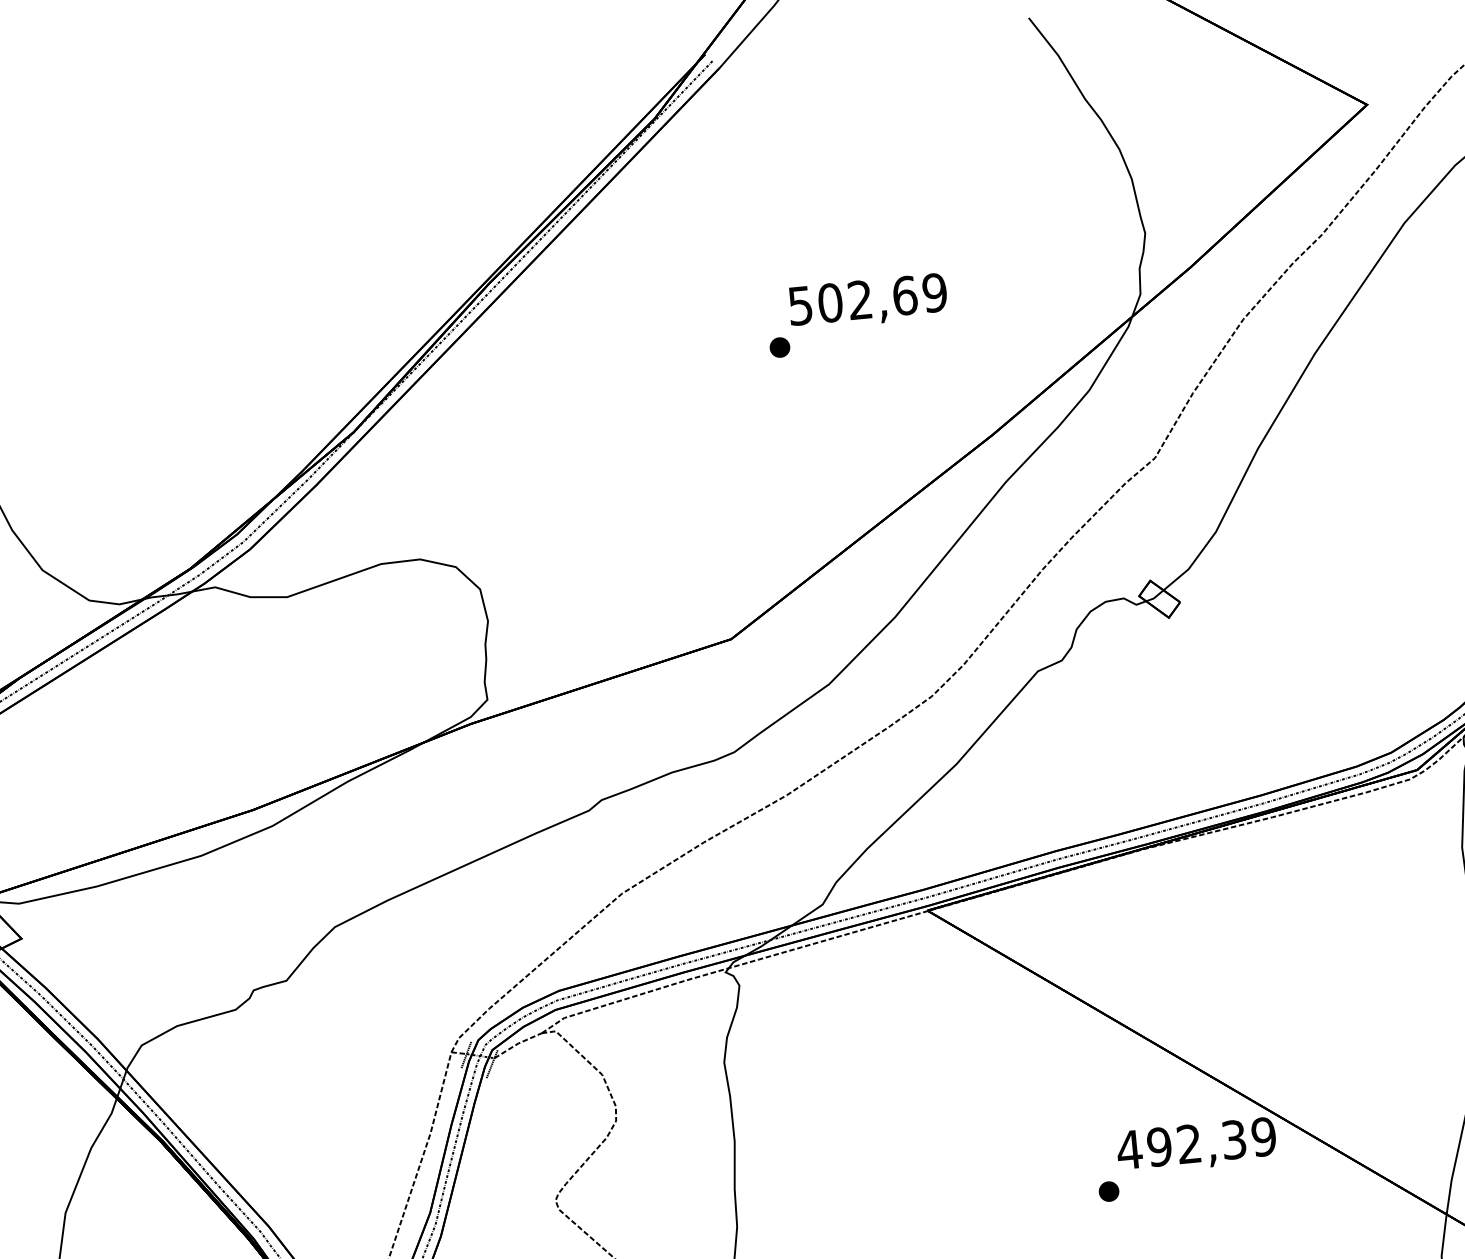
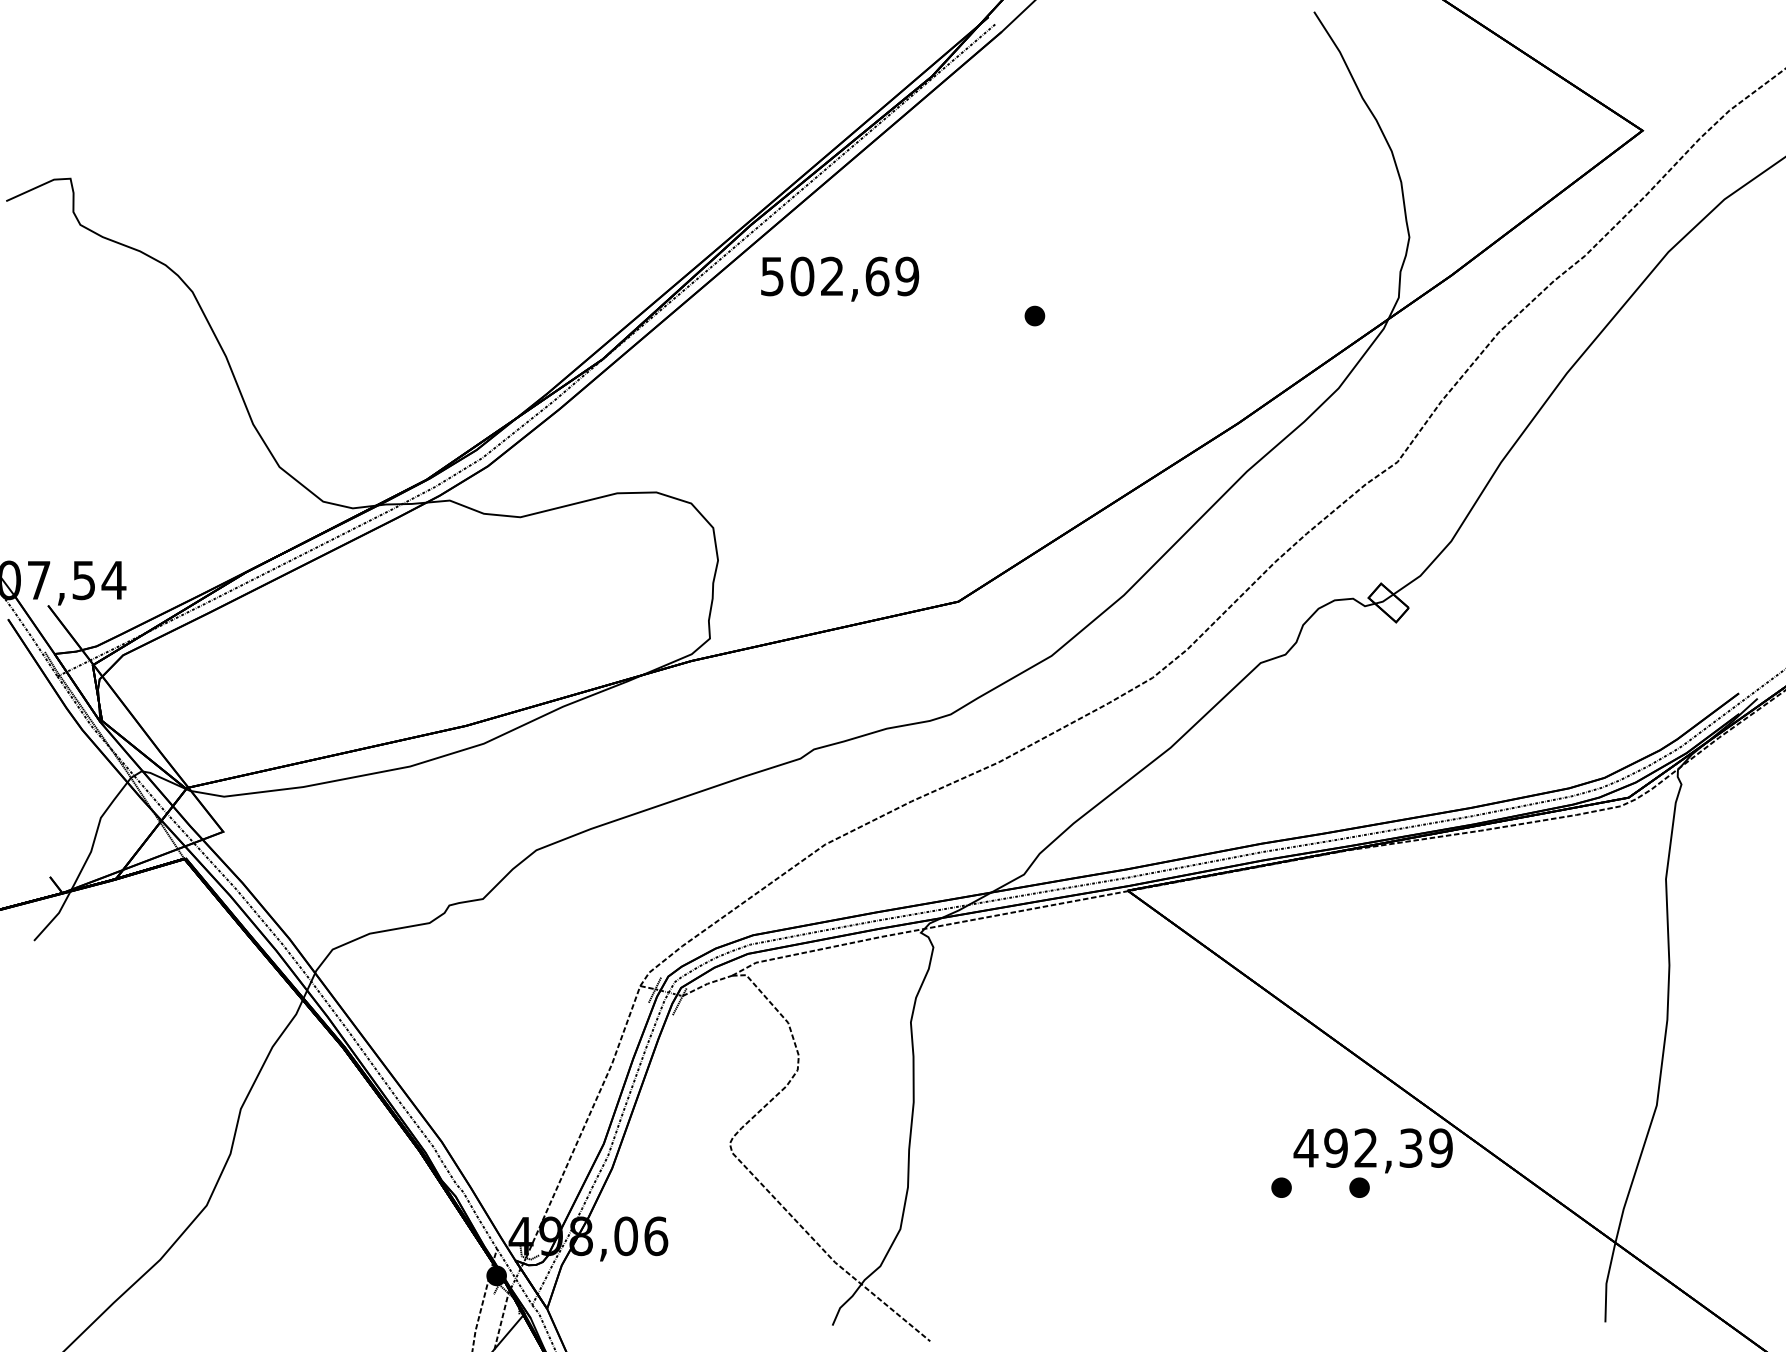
text: (868, 301) -> (840, 278), moved
part: (1186, 1183) -> (1359, 1187), added

